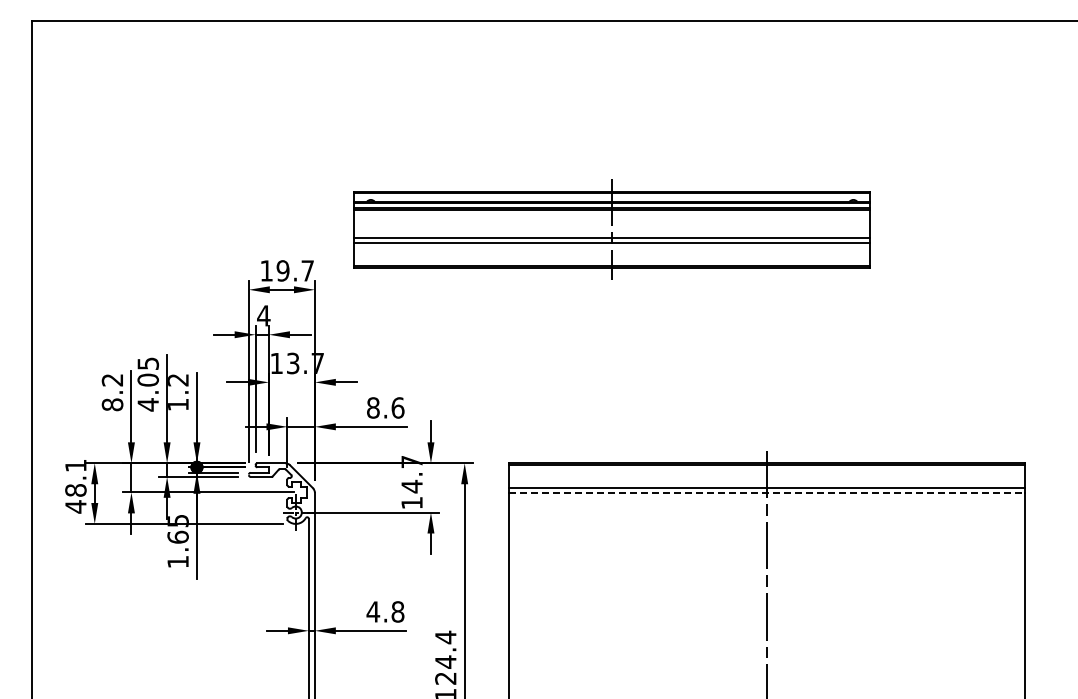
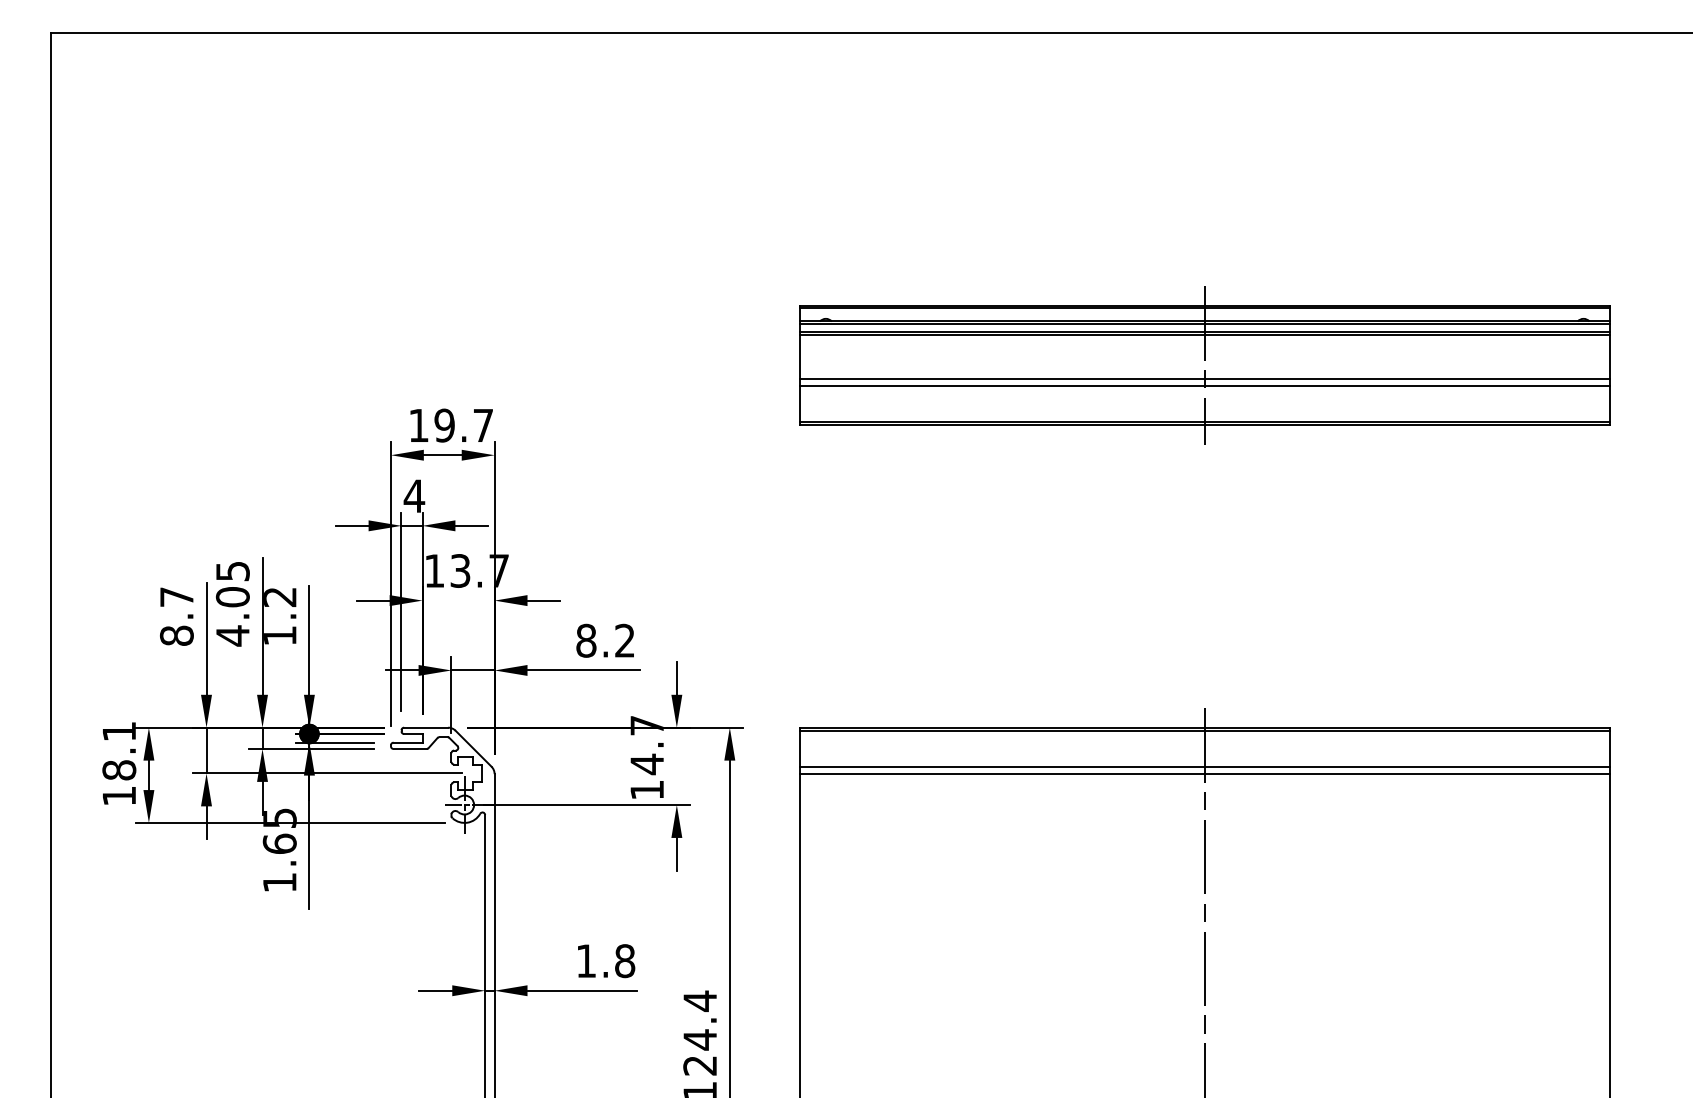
part: (611, 229) -> (1203, 365), moved
text: (111, 380) -> (175, 597), 8.2 -> 8.7
text: (397, 407) -> (624, 640), 8.6 -> 8.2
line: (767, 492) -> (1205, 773), dashed -> solid
text: (75, 506) -> (118, 795), 48.1 -> 18.1
text: (373, 611) -> (586, 960), 4.8 -> 1.8

